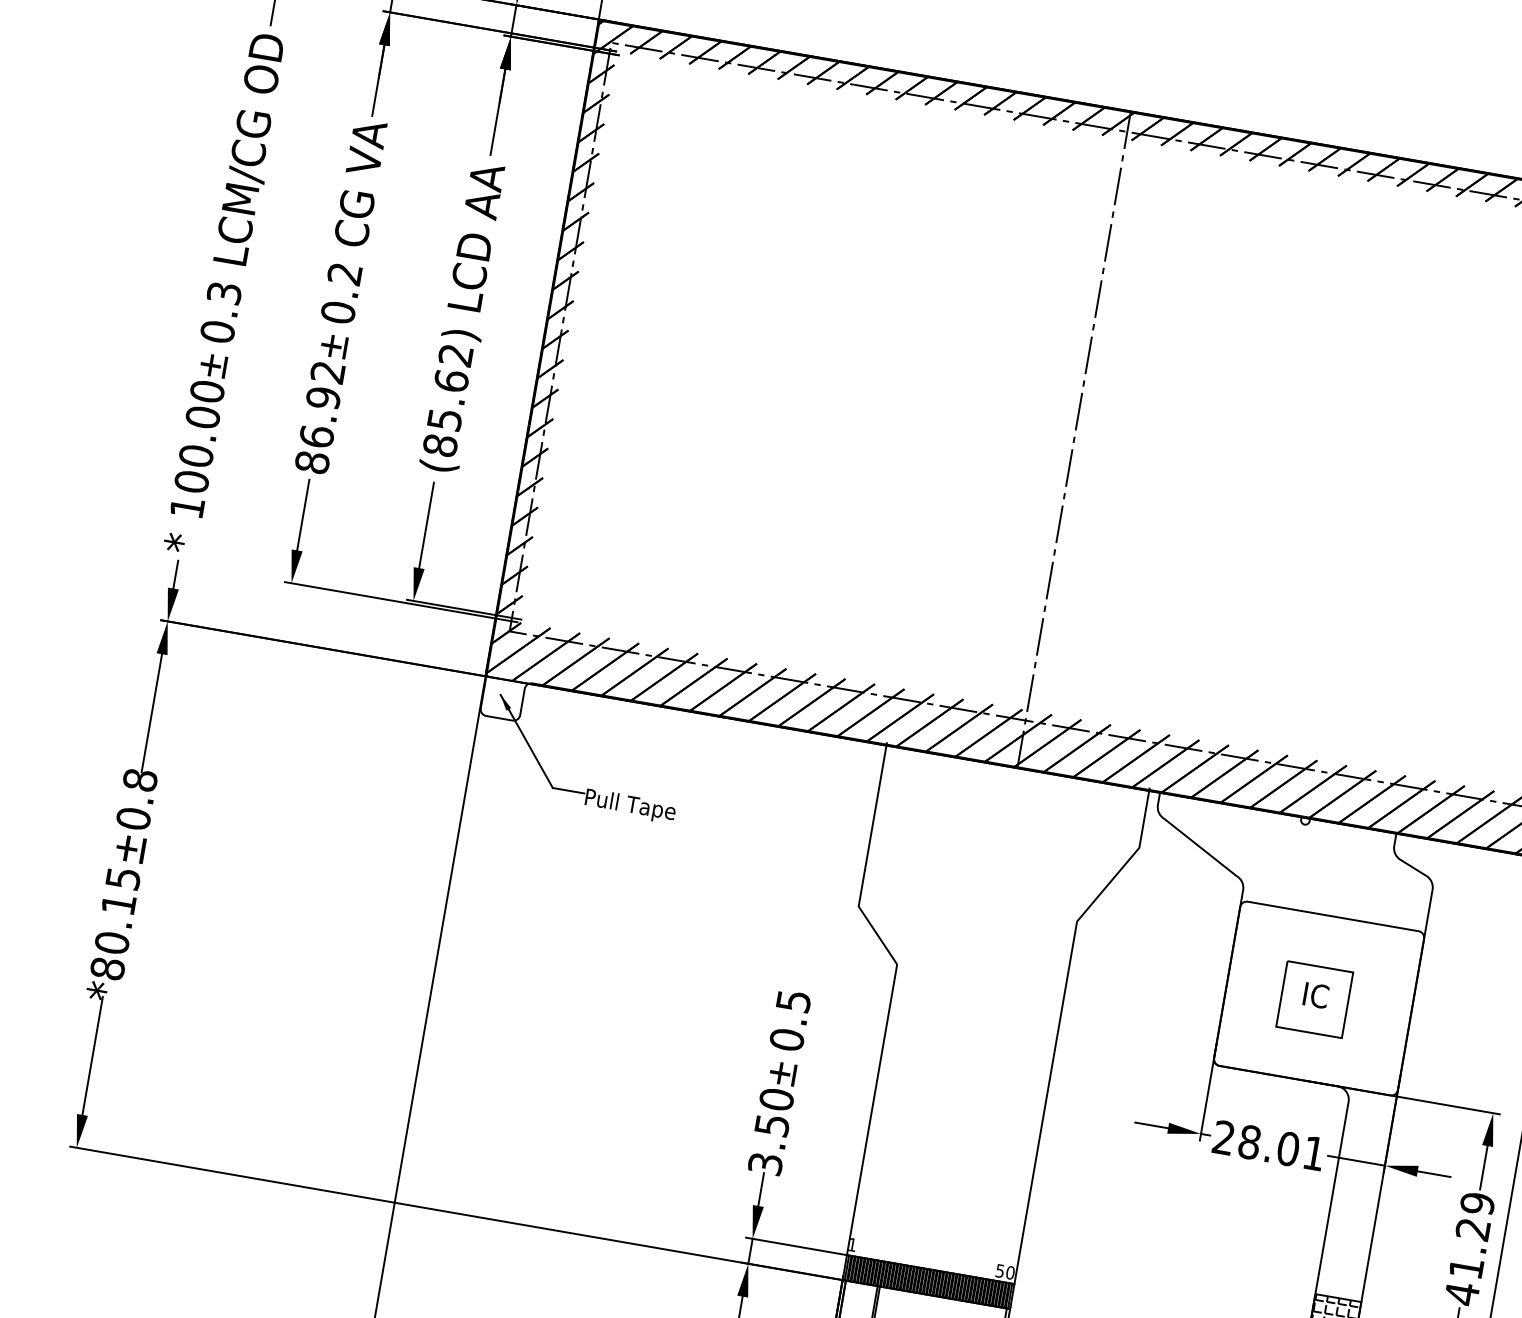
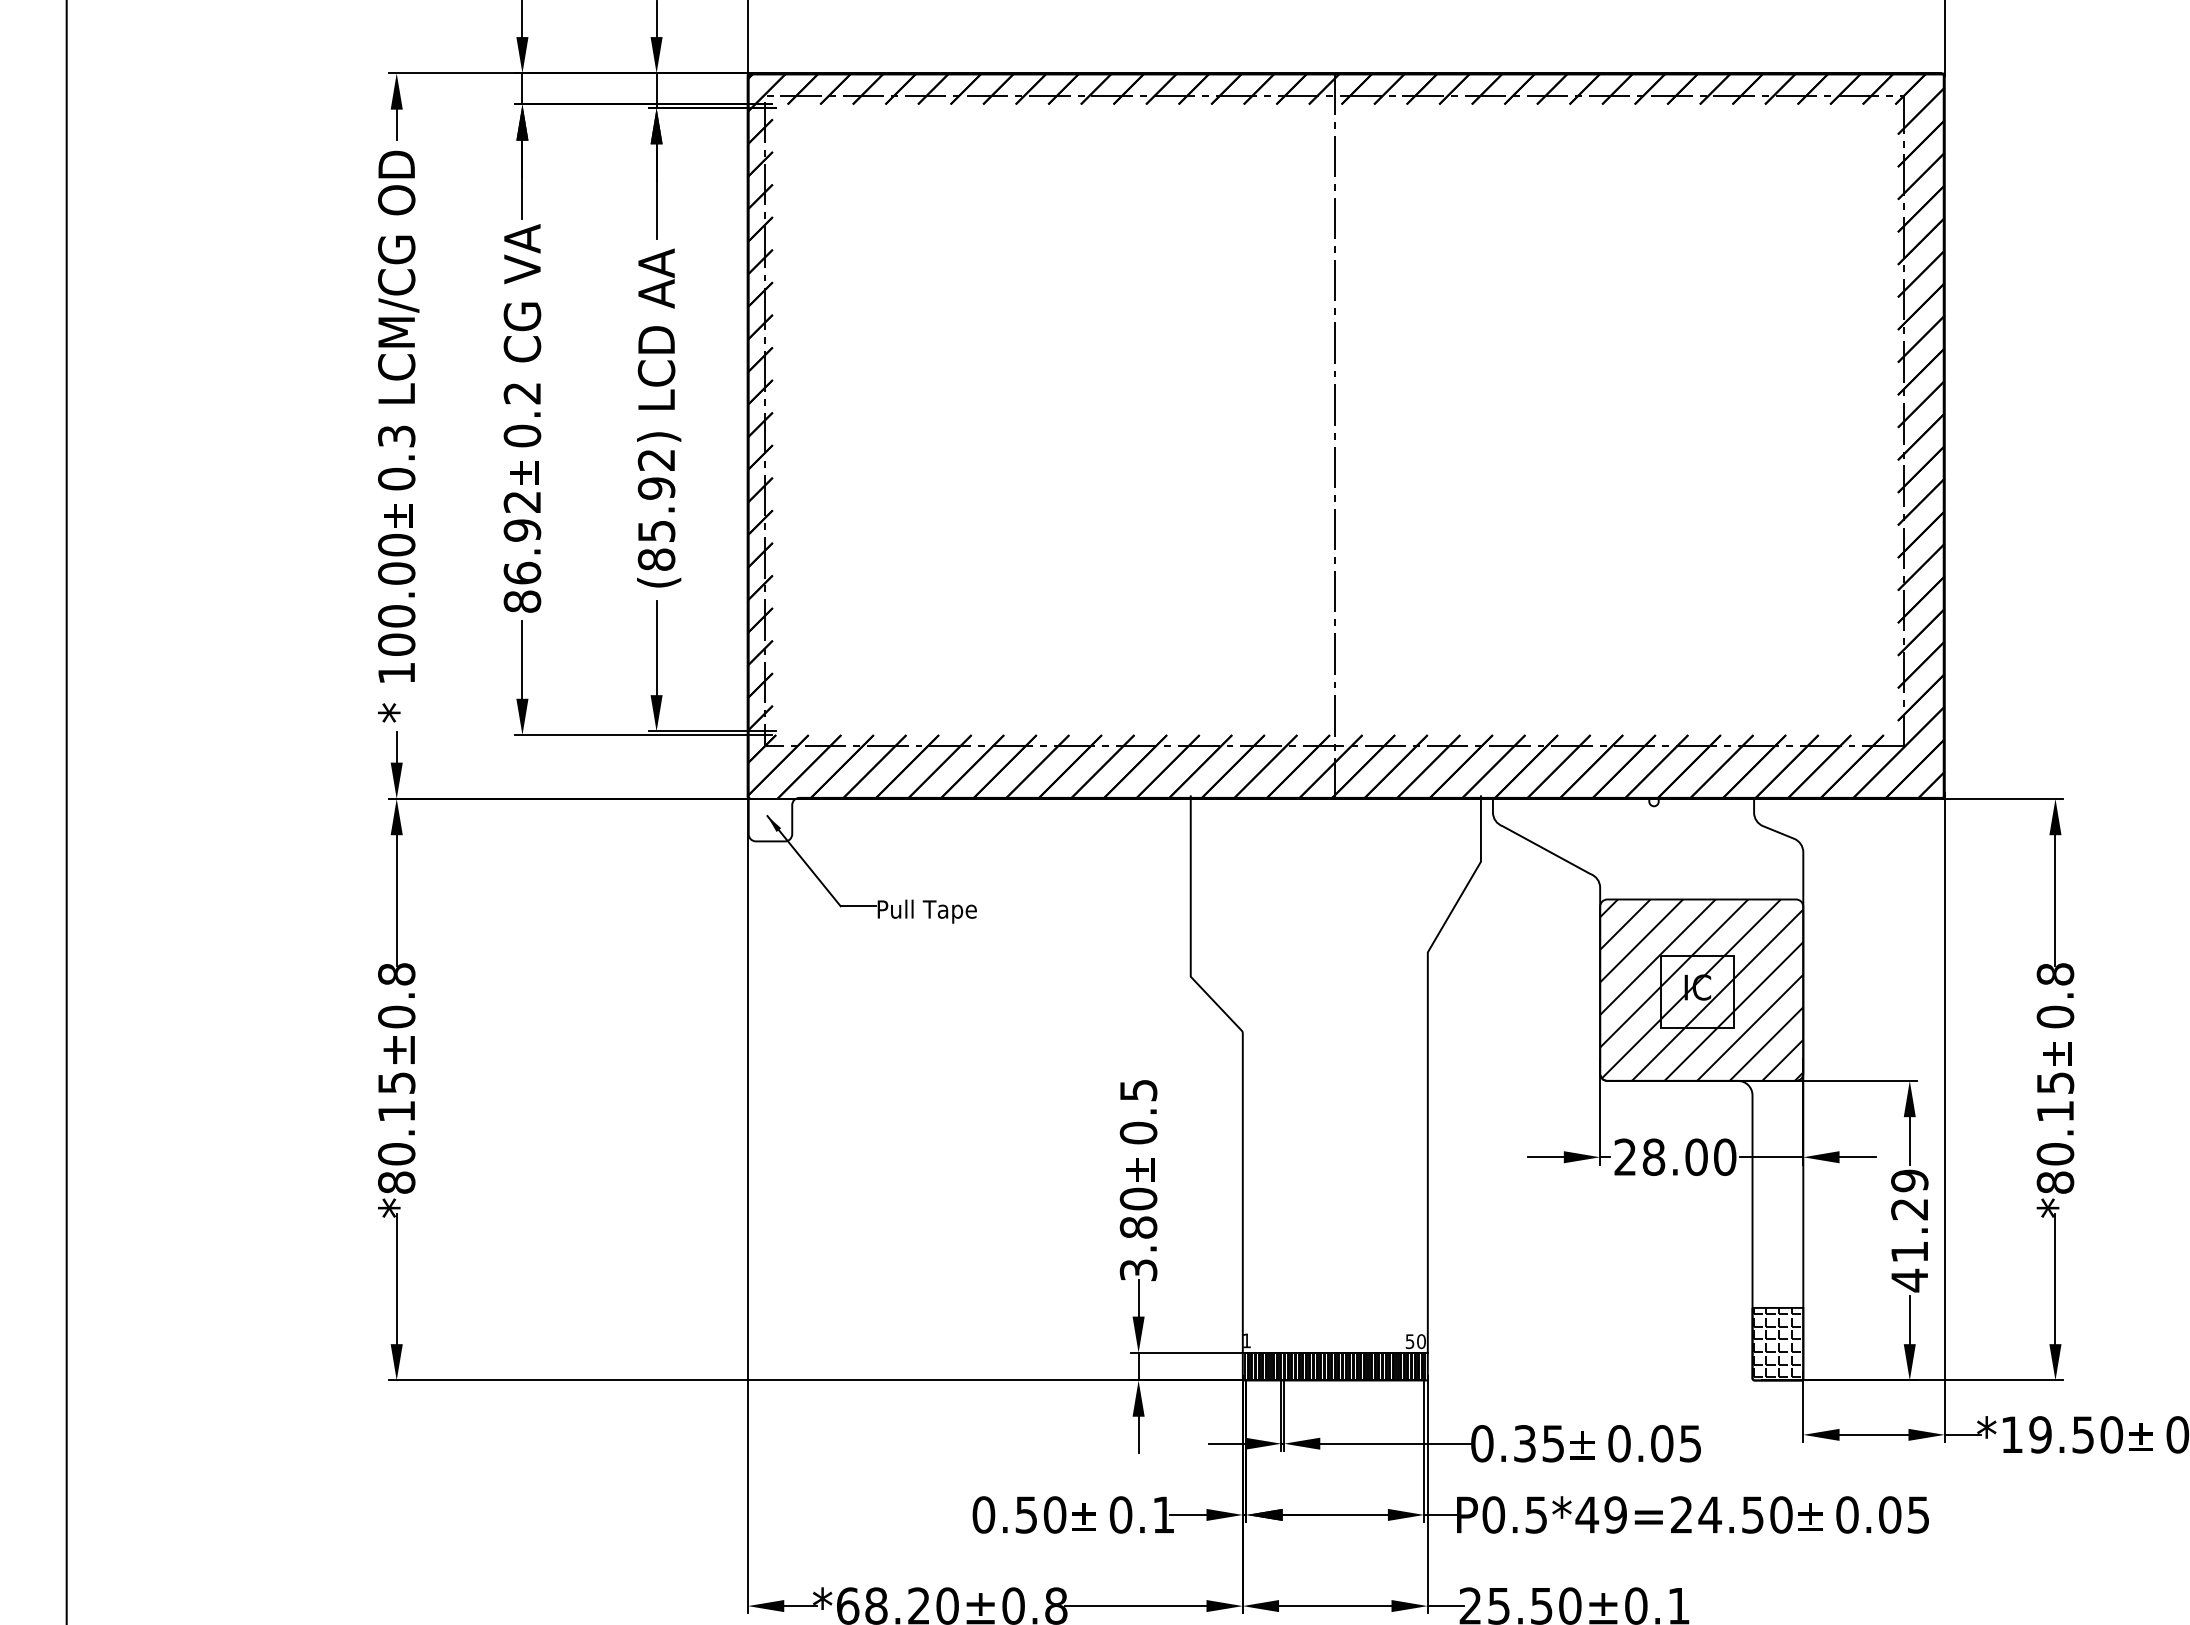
text: (451, 381) -> (656, 488), (85.62) -> (85.92)
hatch: (1319, 997) -> (1701, 989), added
text: (772, 1125) -> (1138, 1227), 3.50 -> 3.80
text: (1314, 1153) -> (1725, 1157), 28.01 -> 28.00

